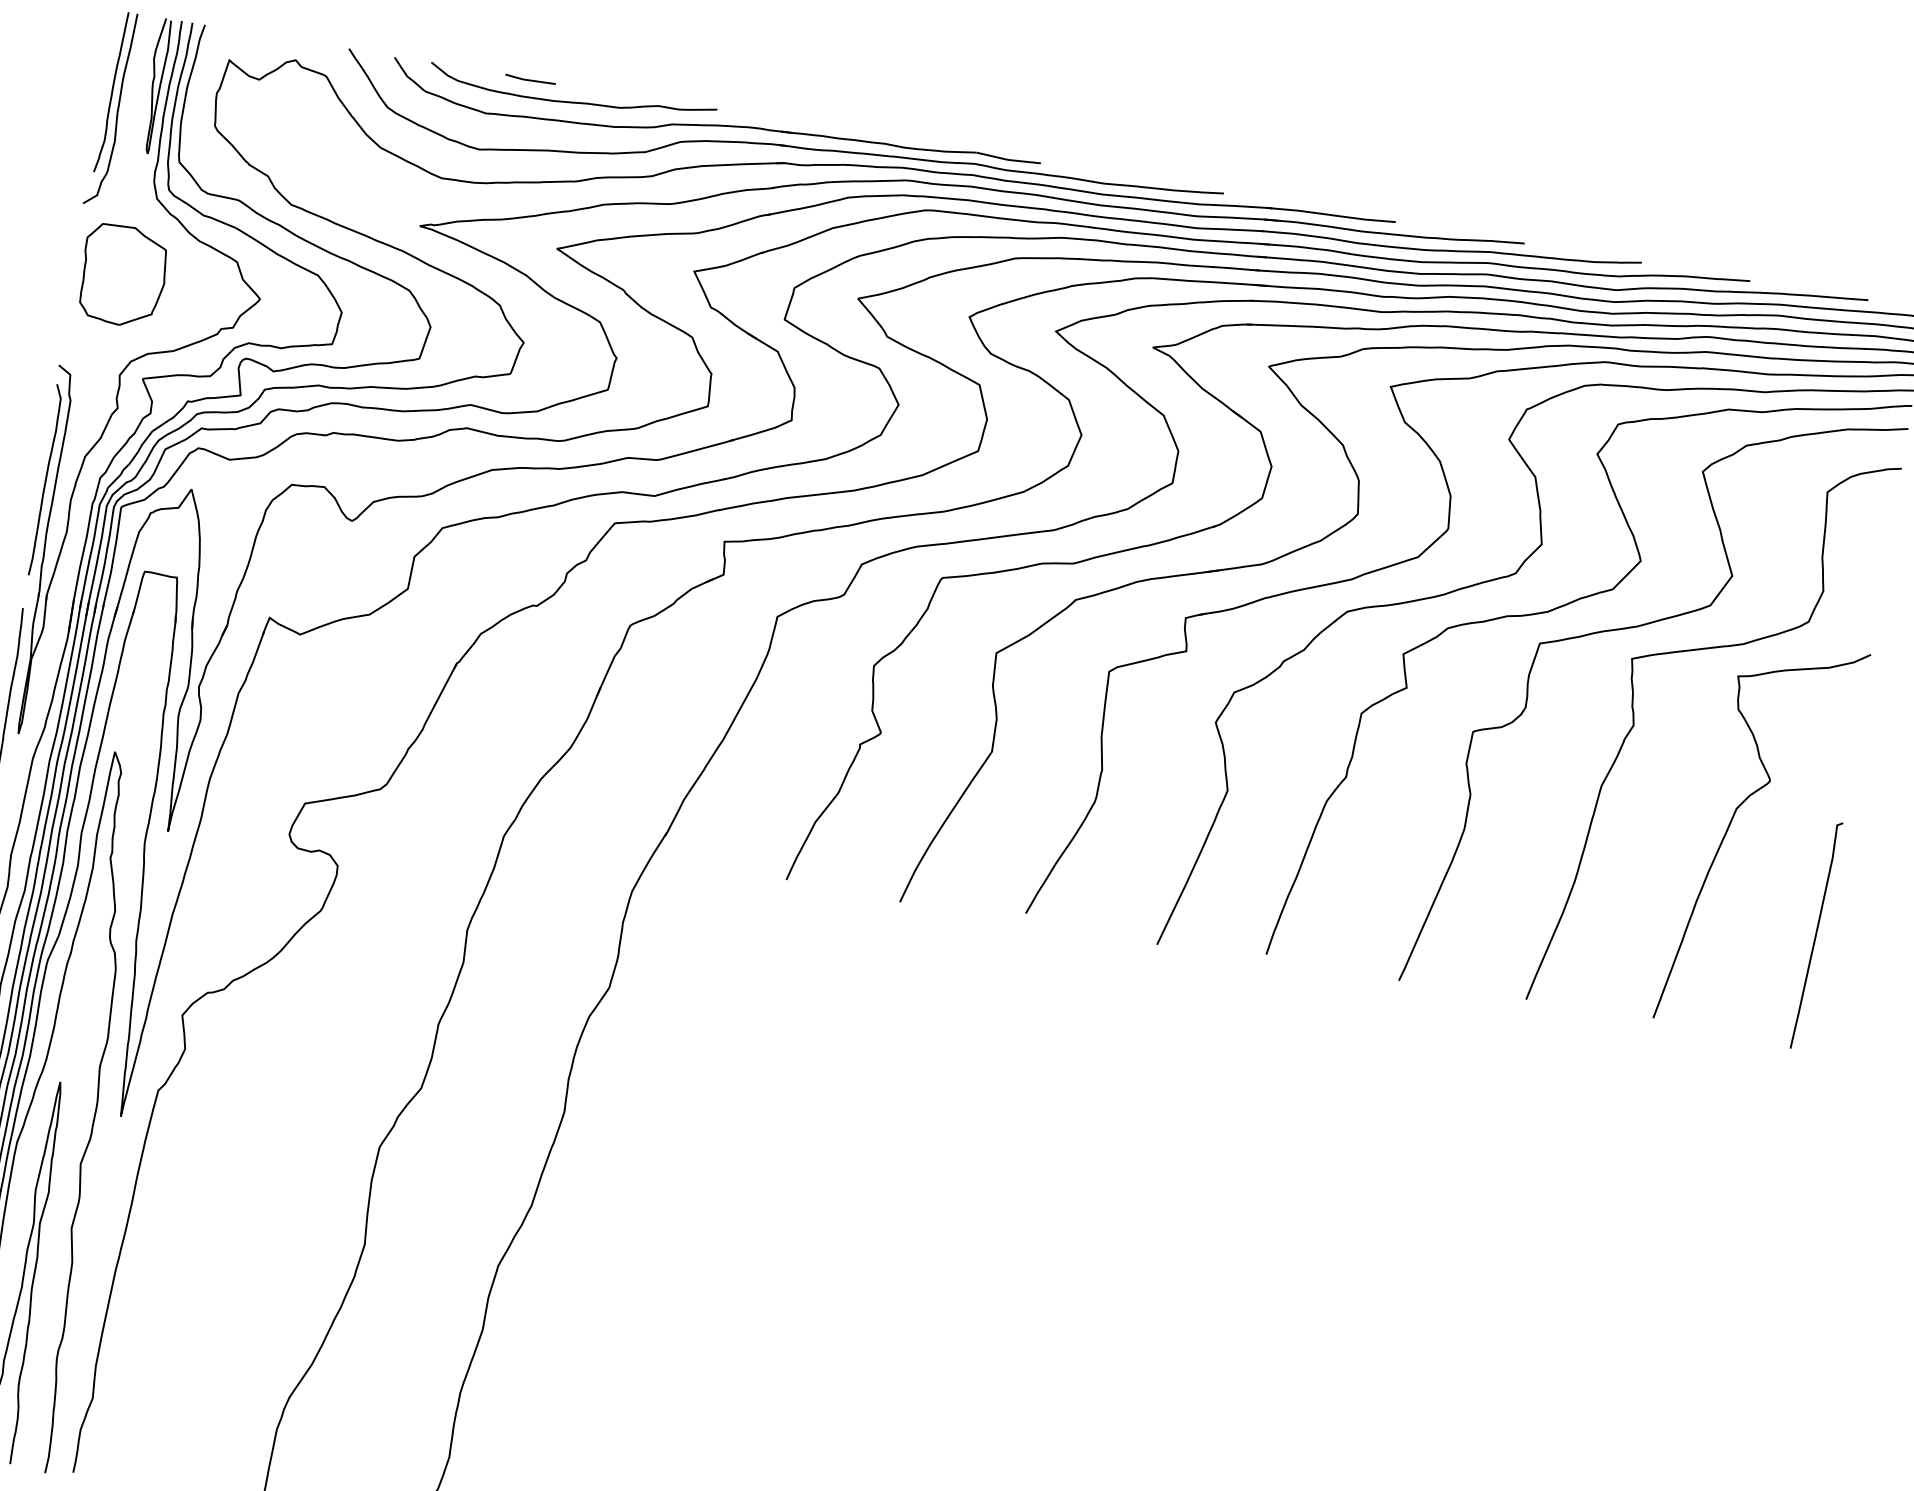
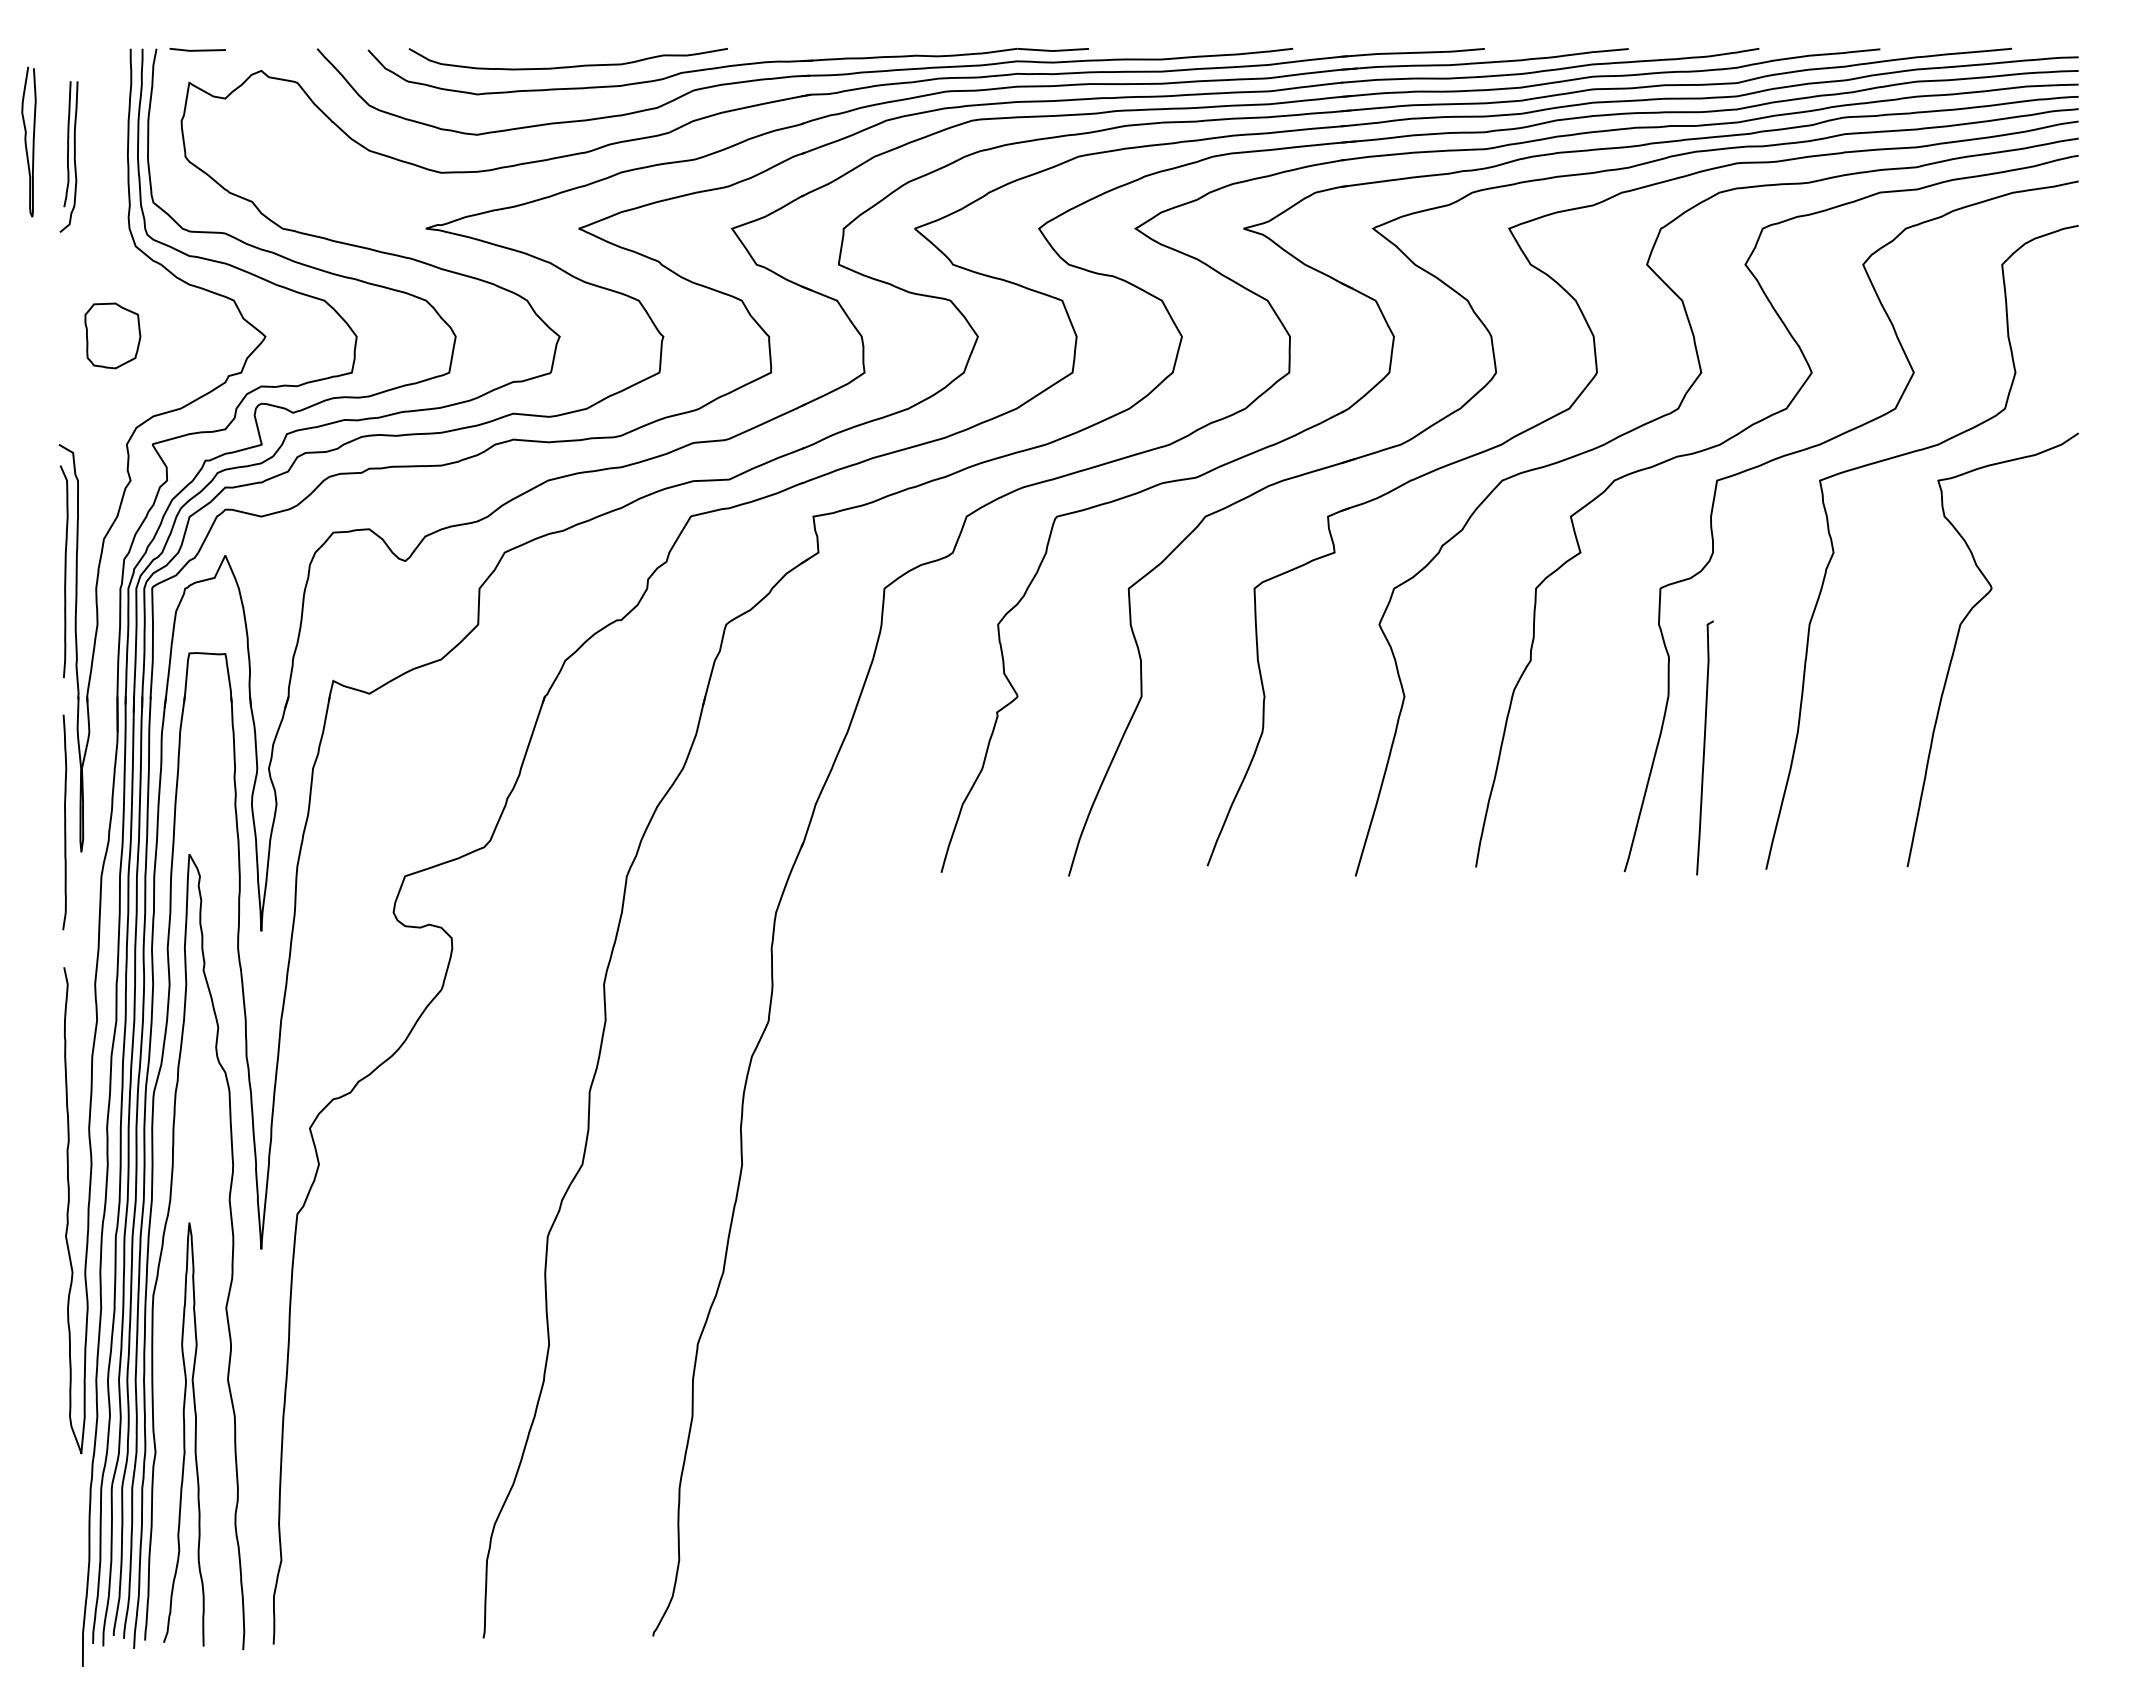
line: (530, 79) -> (197, 49), moved
curve: (153, 85) -> (26, 141), moved
part: (110, 108) -> (68, 156), size x0.7
part: (123, 275) -> (112, 335), size x0.6
curve: (1816, 935) -> (1704, 747), moved

